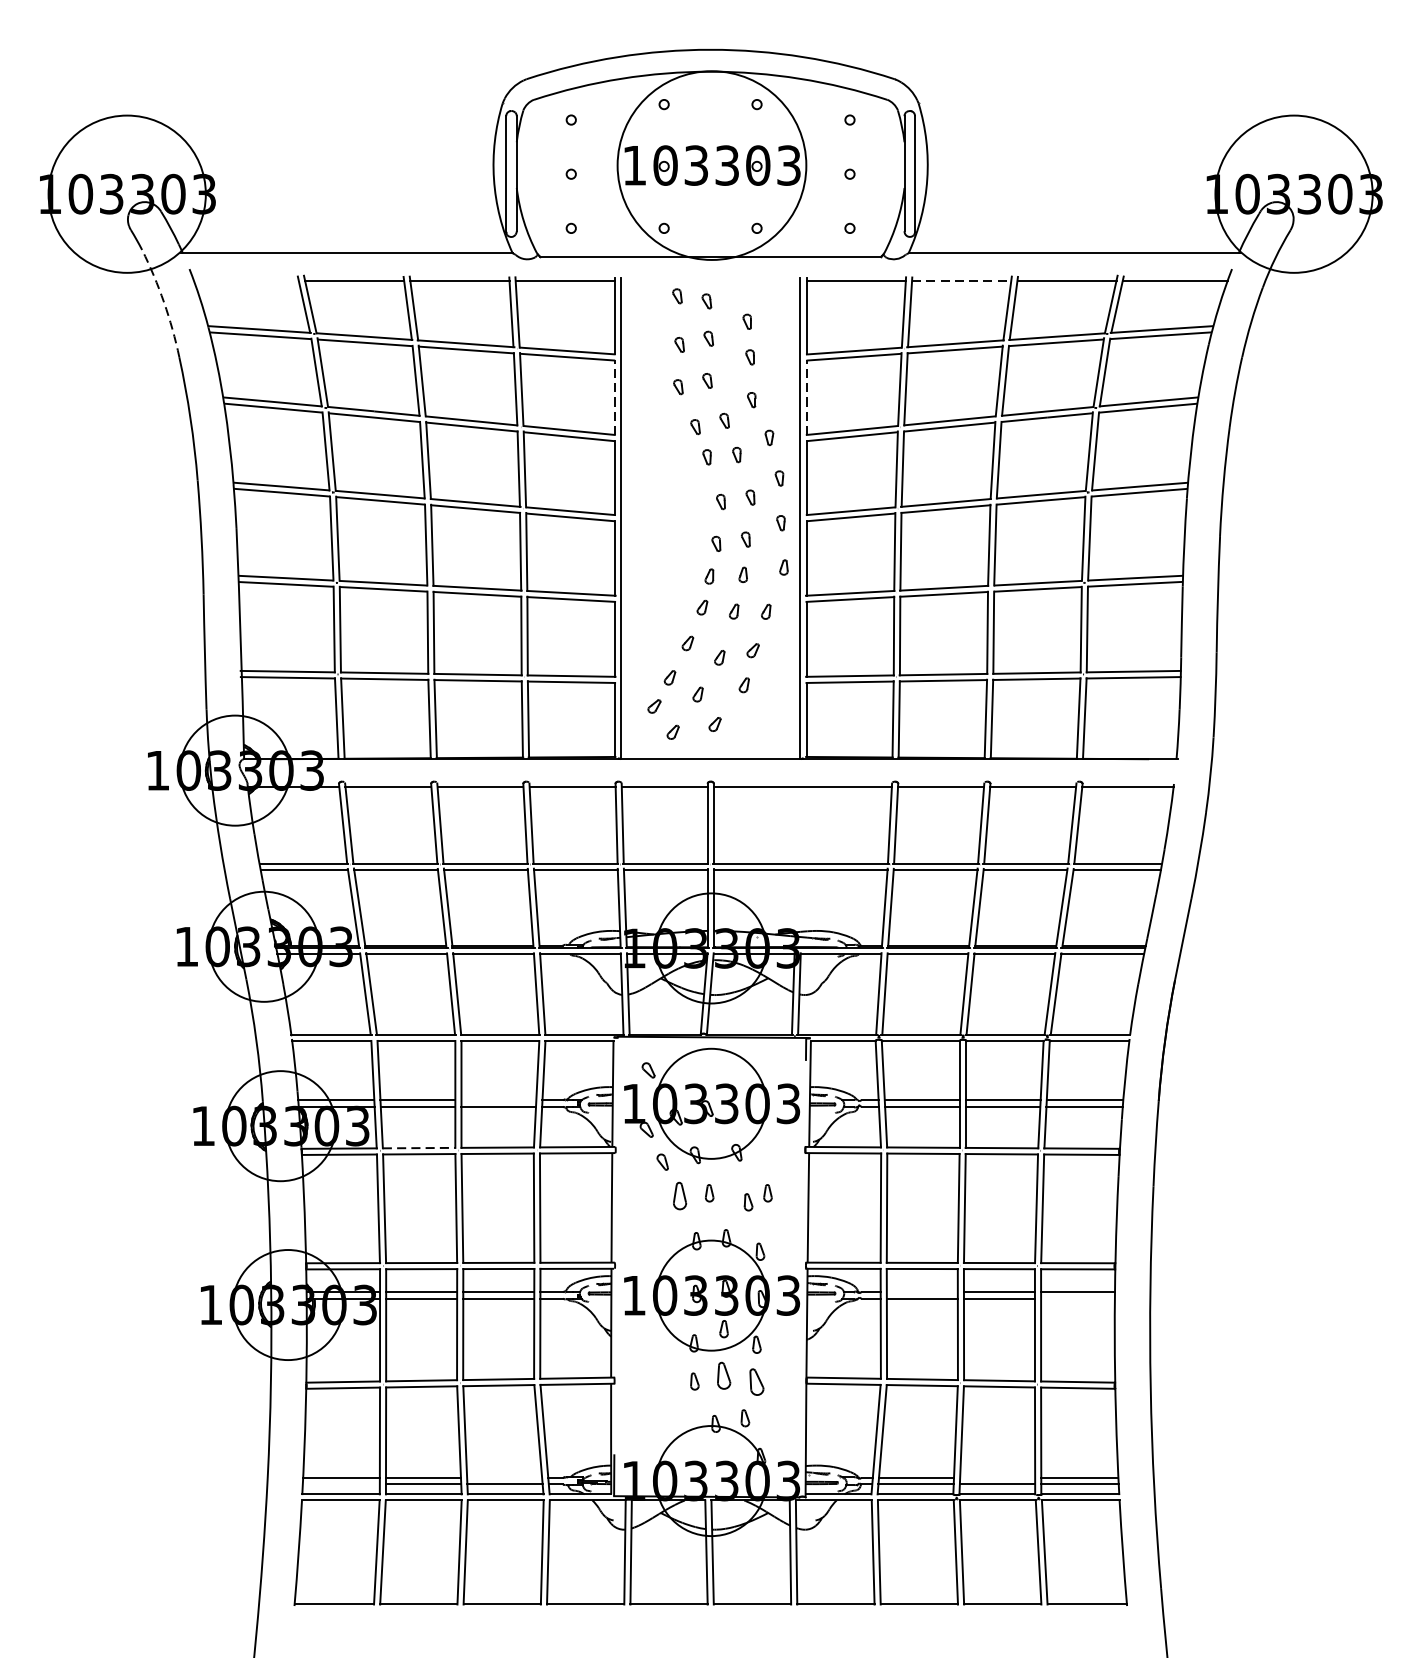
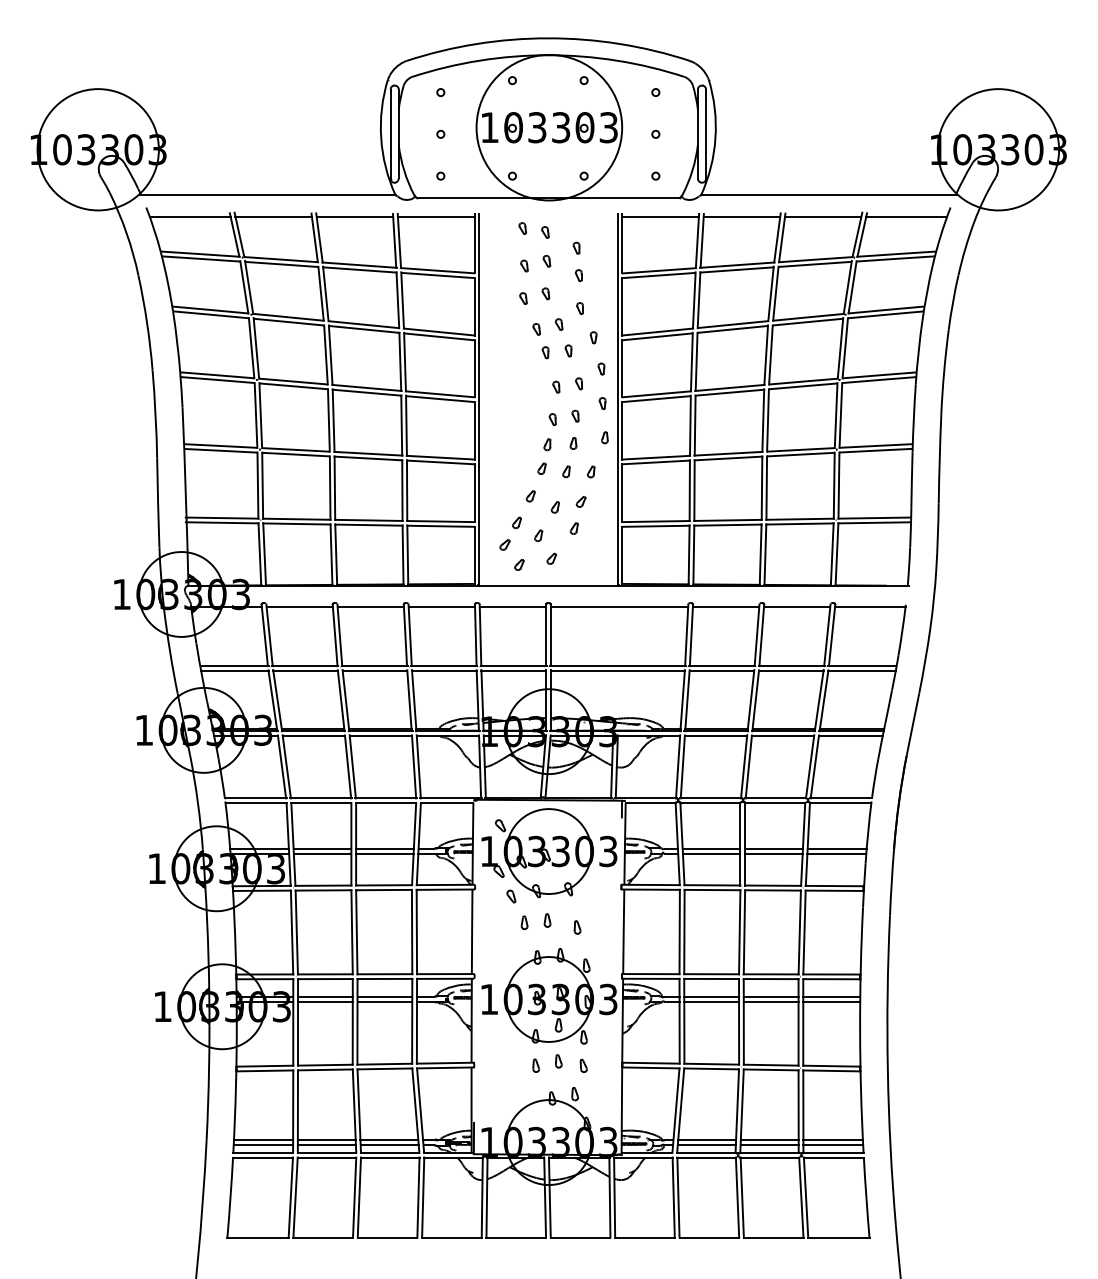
line: (245, 280) -> (189, 216), added
line: (962, 280) -> (742, 216), dashed -> solid
arc: (163, 302) -> (126, 233), dashed -> solid
line: (614, 397) -> (474, 306), dashed -> solid
line: (806, 397) -> (622, 306), dashed -> solid
line: (498, 1099) -> (384, 848), added
line: (419, 1147) -> (323, 885), dashed -> solid
part: (767, 1193) -> (592, 920), removed
part: (679, 1195) -> (524, 922), size x0.62
line: (922, 1291) -> (711, 996), added
line: (1077, 1298) -> (831, 1001), added
part: (723, 1375) -> (558, 1061), size x0.62
part: (756, 1381) -> (583, 1065), size x0.62
line: (504, 1478) -> (389, 1140), added
line: (997, 1478) -> (769, 1140), added
line: (341, 1484) -> (263, 1145), added

